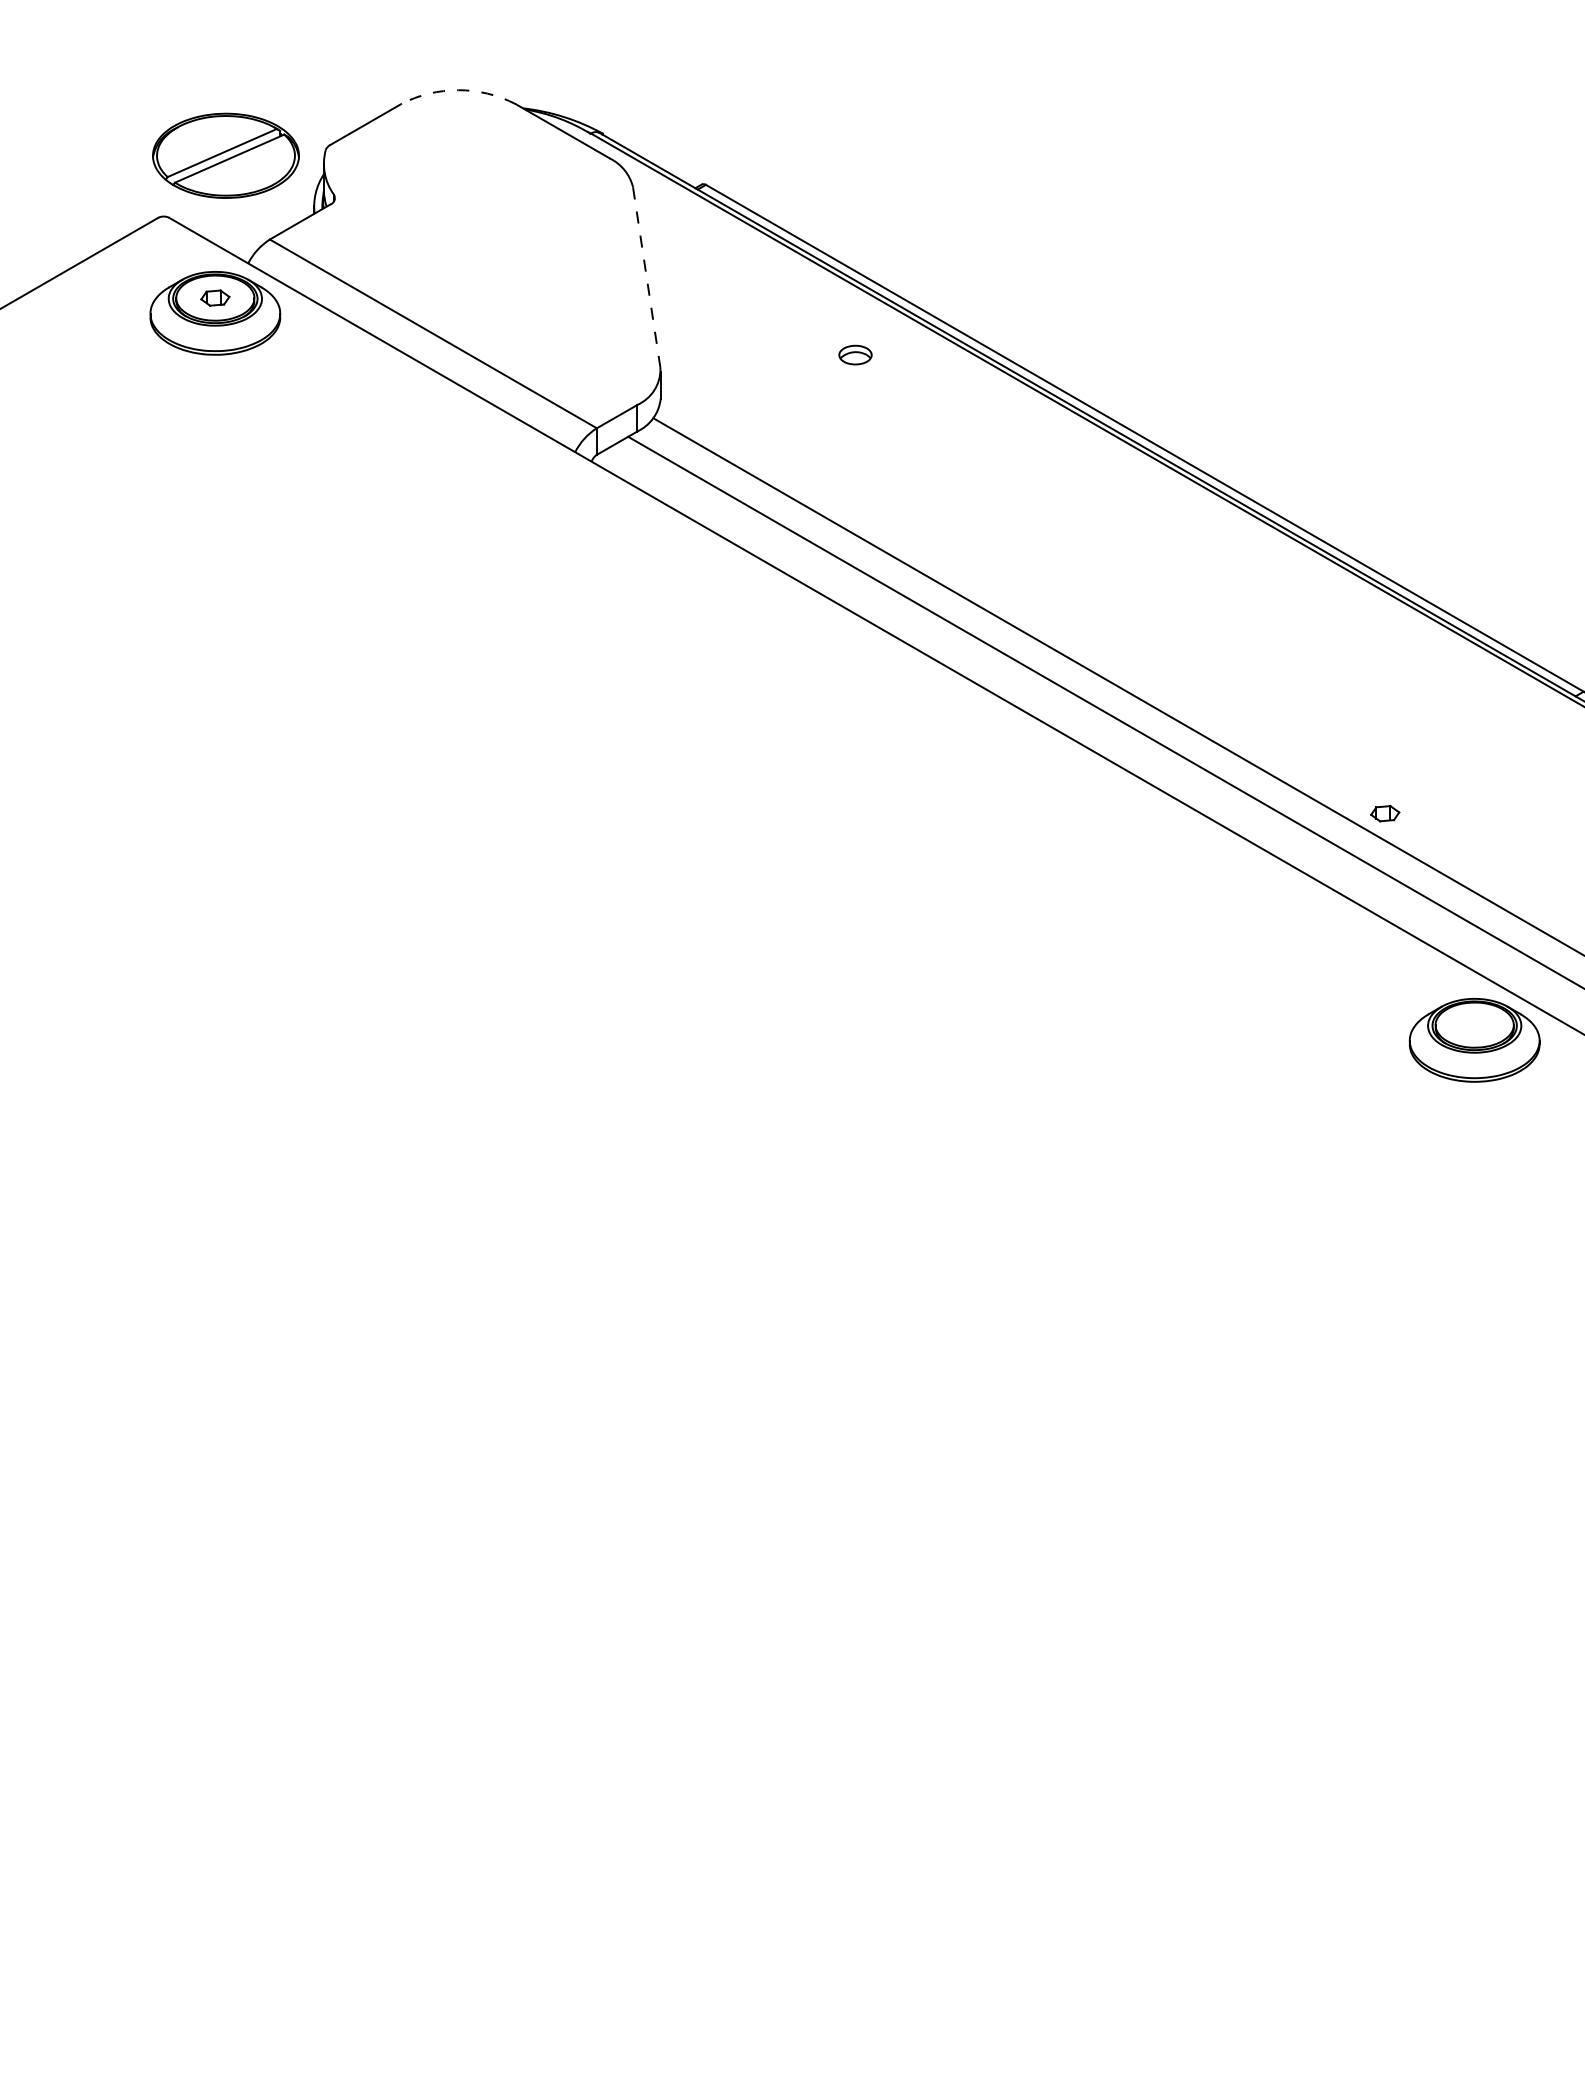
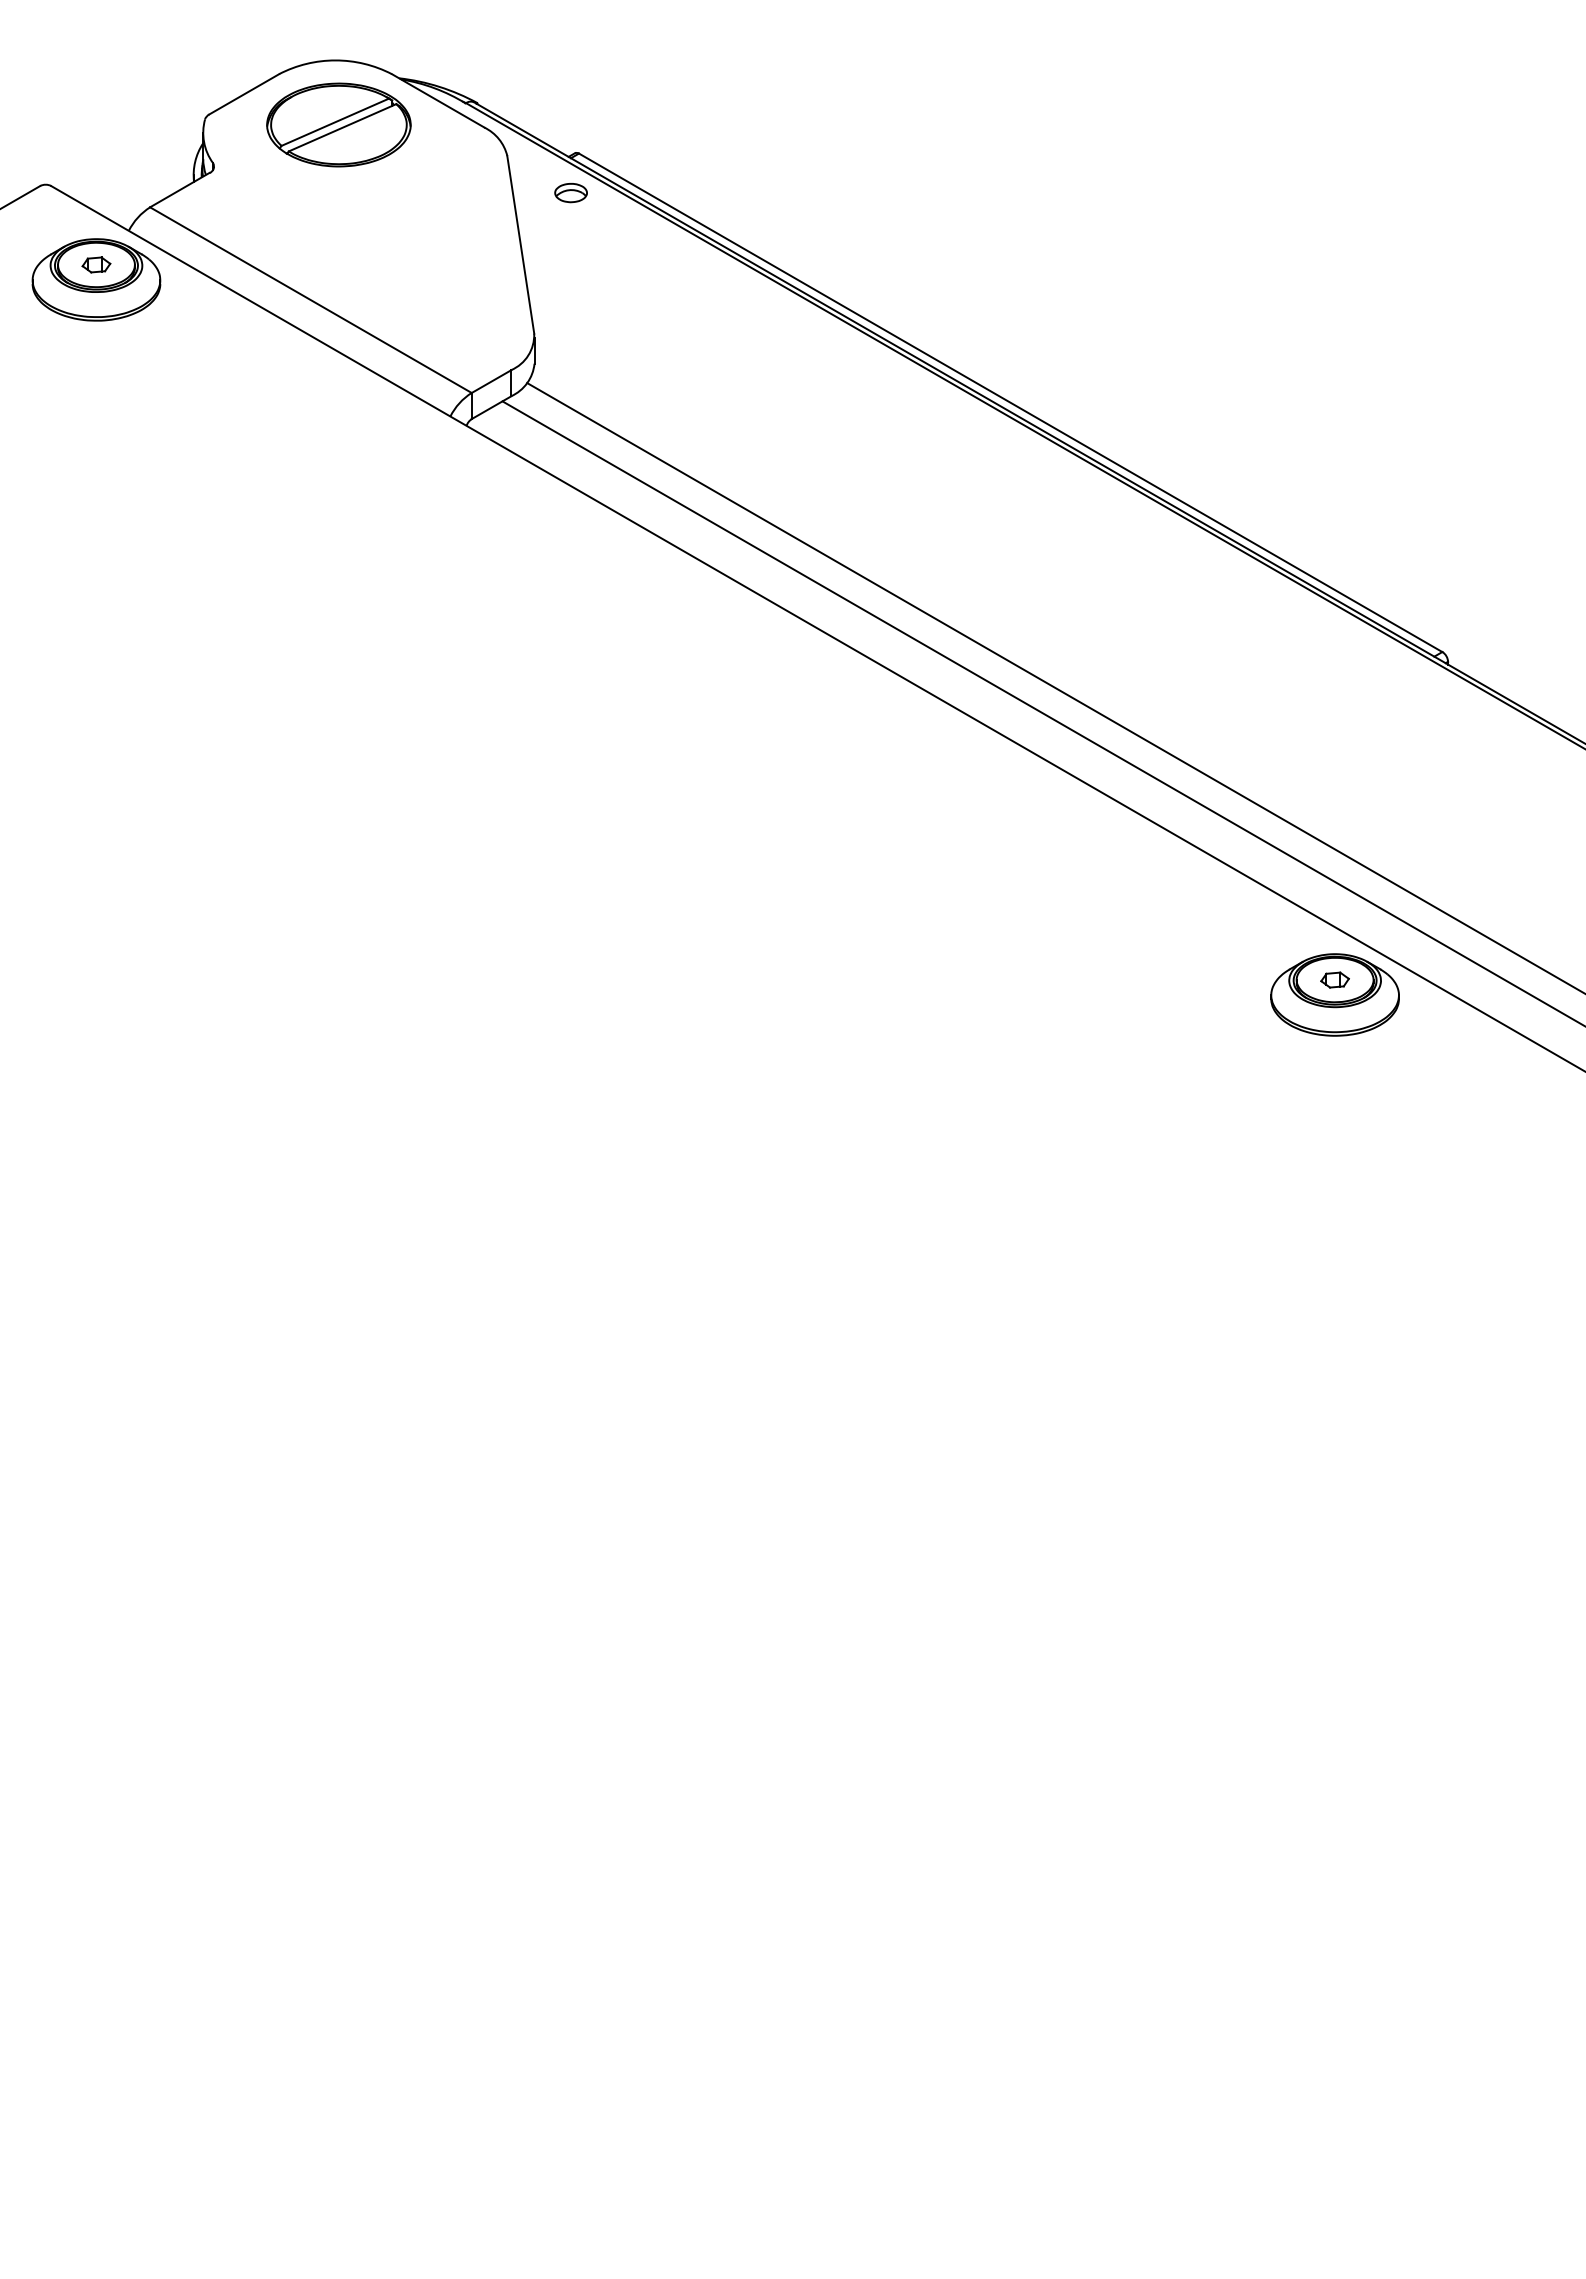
arc: (458, 90) -> (335, 60), dashed -> solid
part: (225, 155) -> (338, 124), moved
line: (646, 277) -> (520, 244), dashed -> solid
part: (854, 355) -> (570, 193), moved
part: (1384, 813) -> (1334, 979), moved

